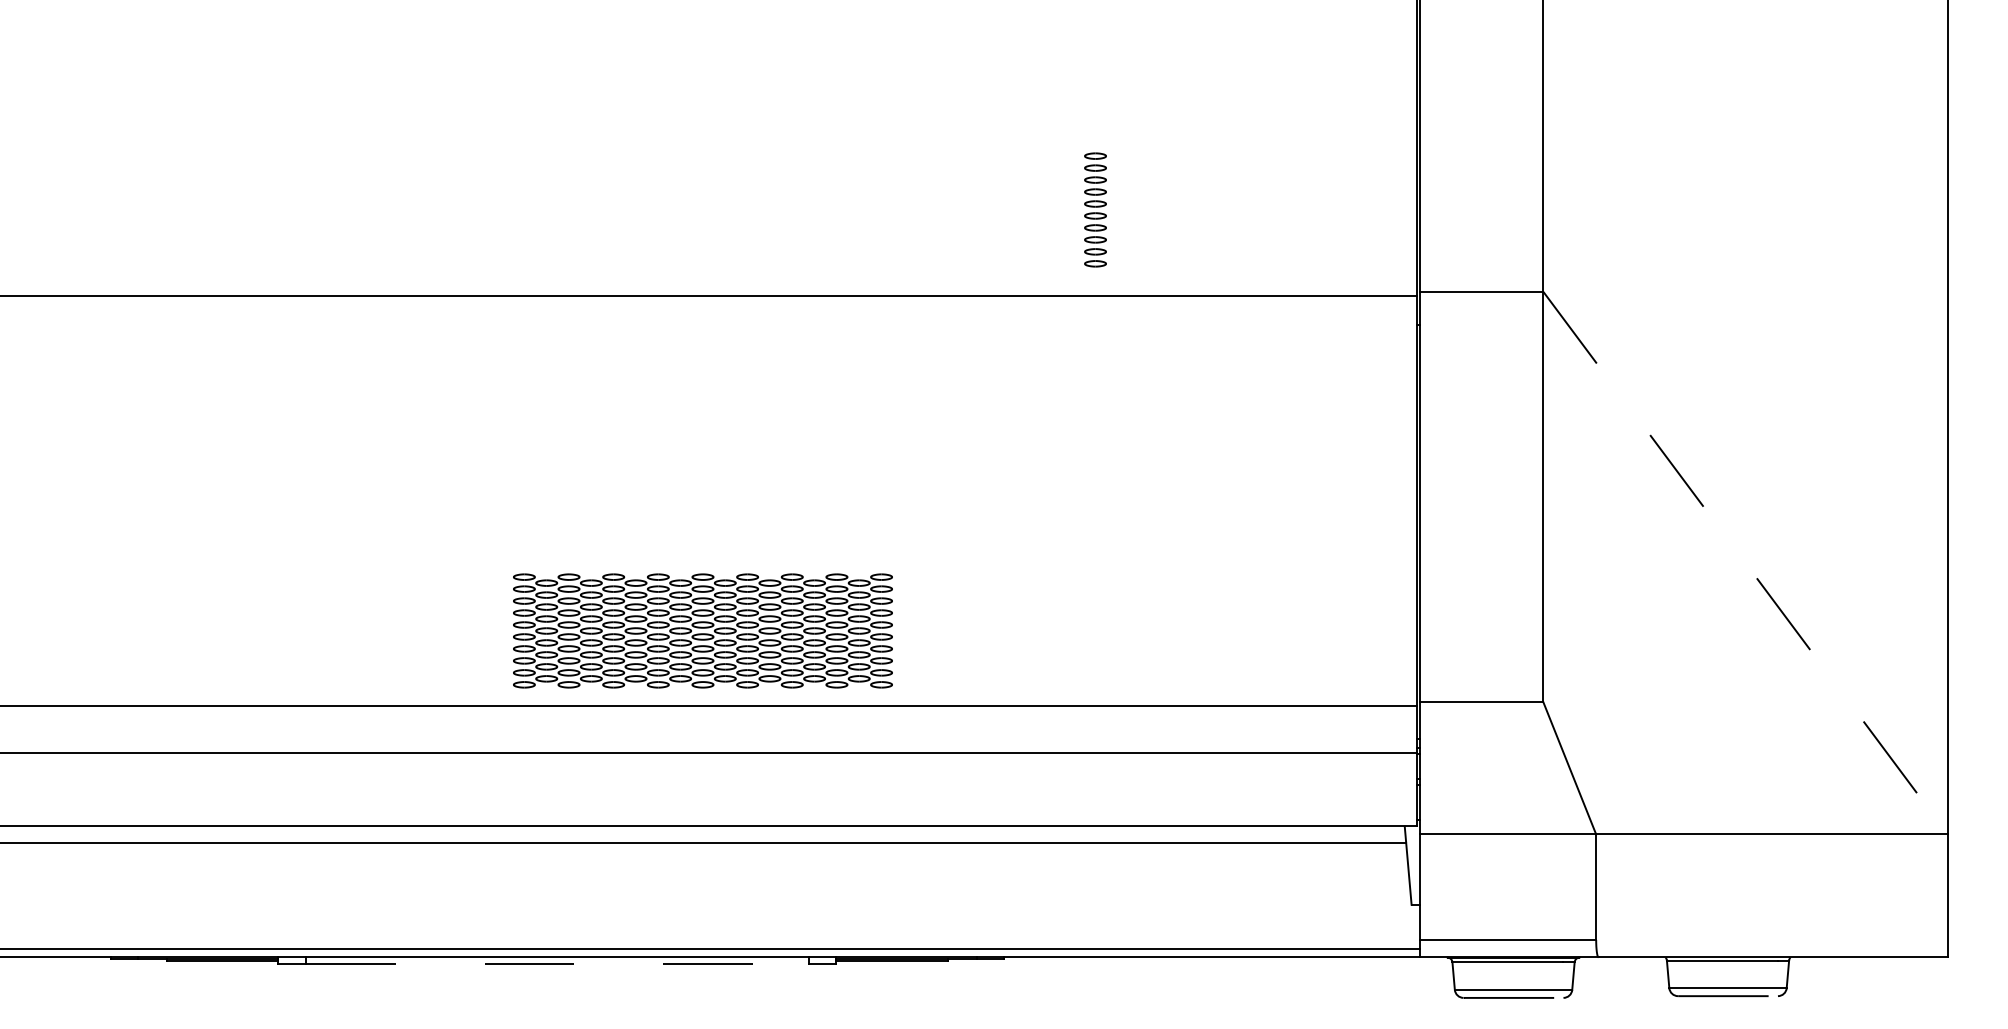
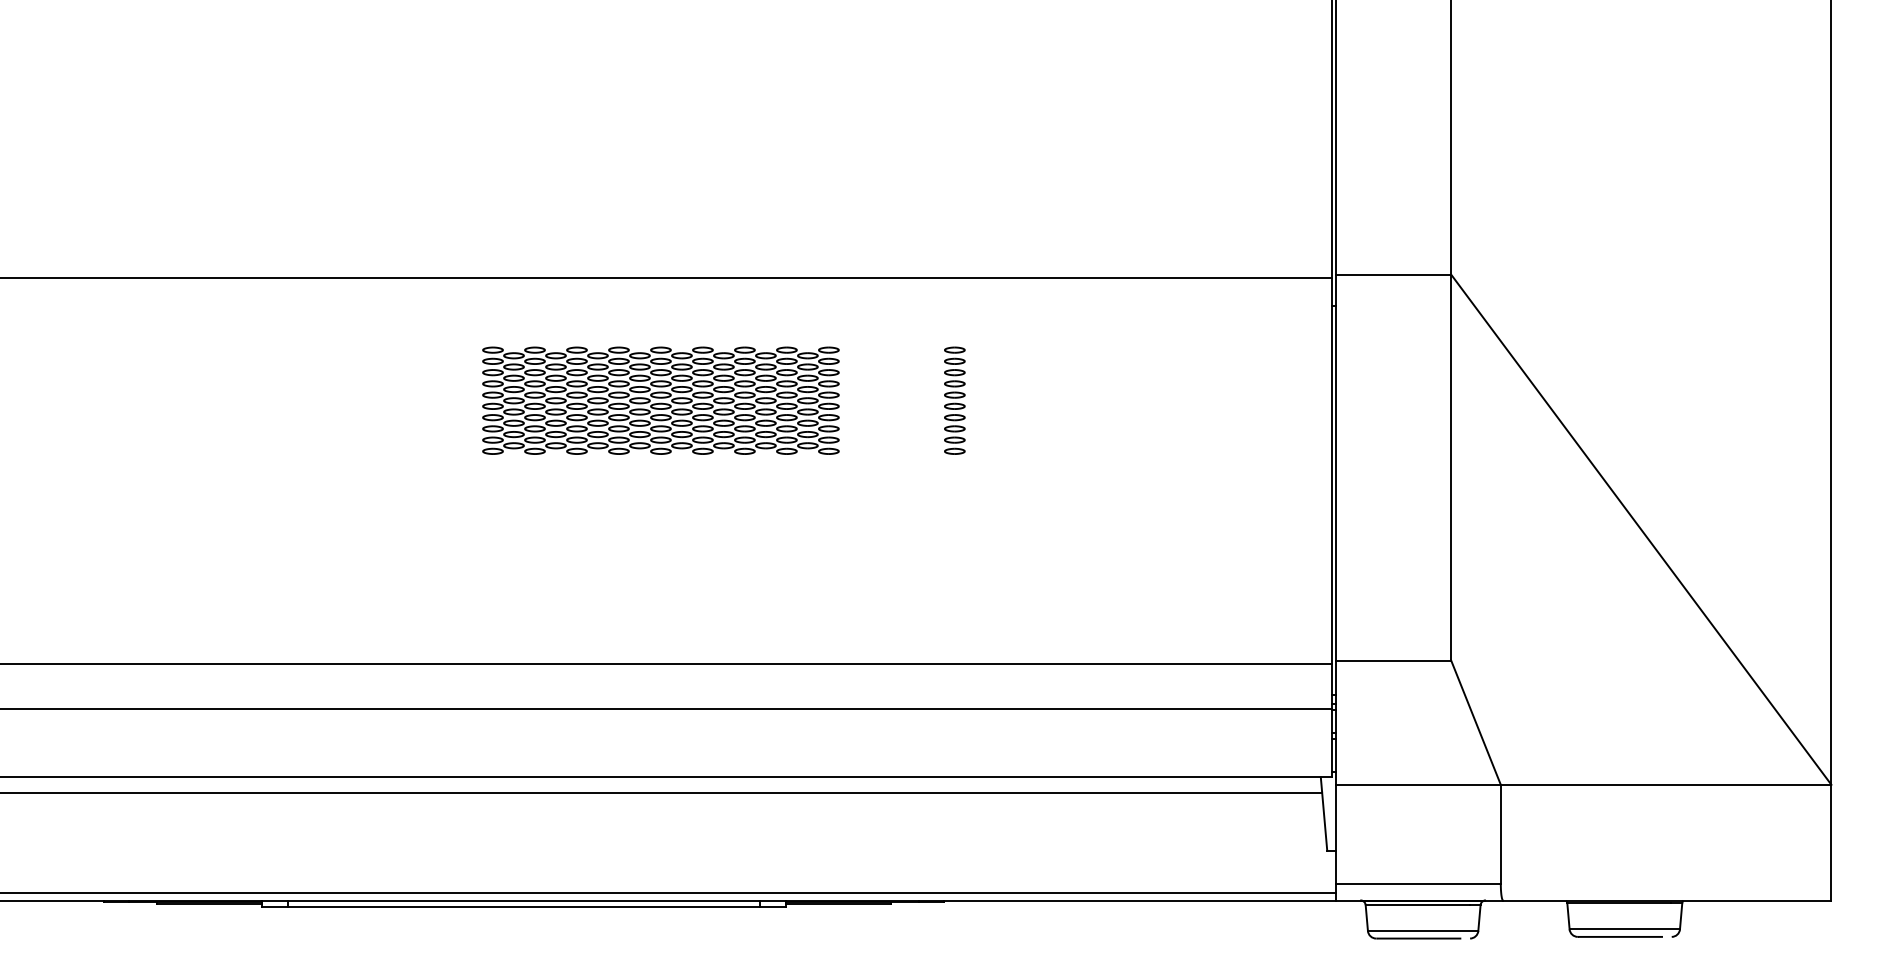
part: (1095, 209) -> (954, 400), moved
line: (1745, 563) -> (1641, 530), dashed -> solid
part: (702, 630) -> (660, 400), moved
line: (557, 964) -> (524, 907), dashed -> solid

